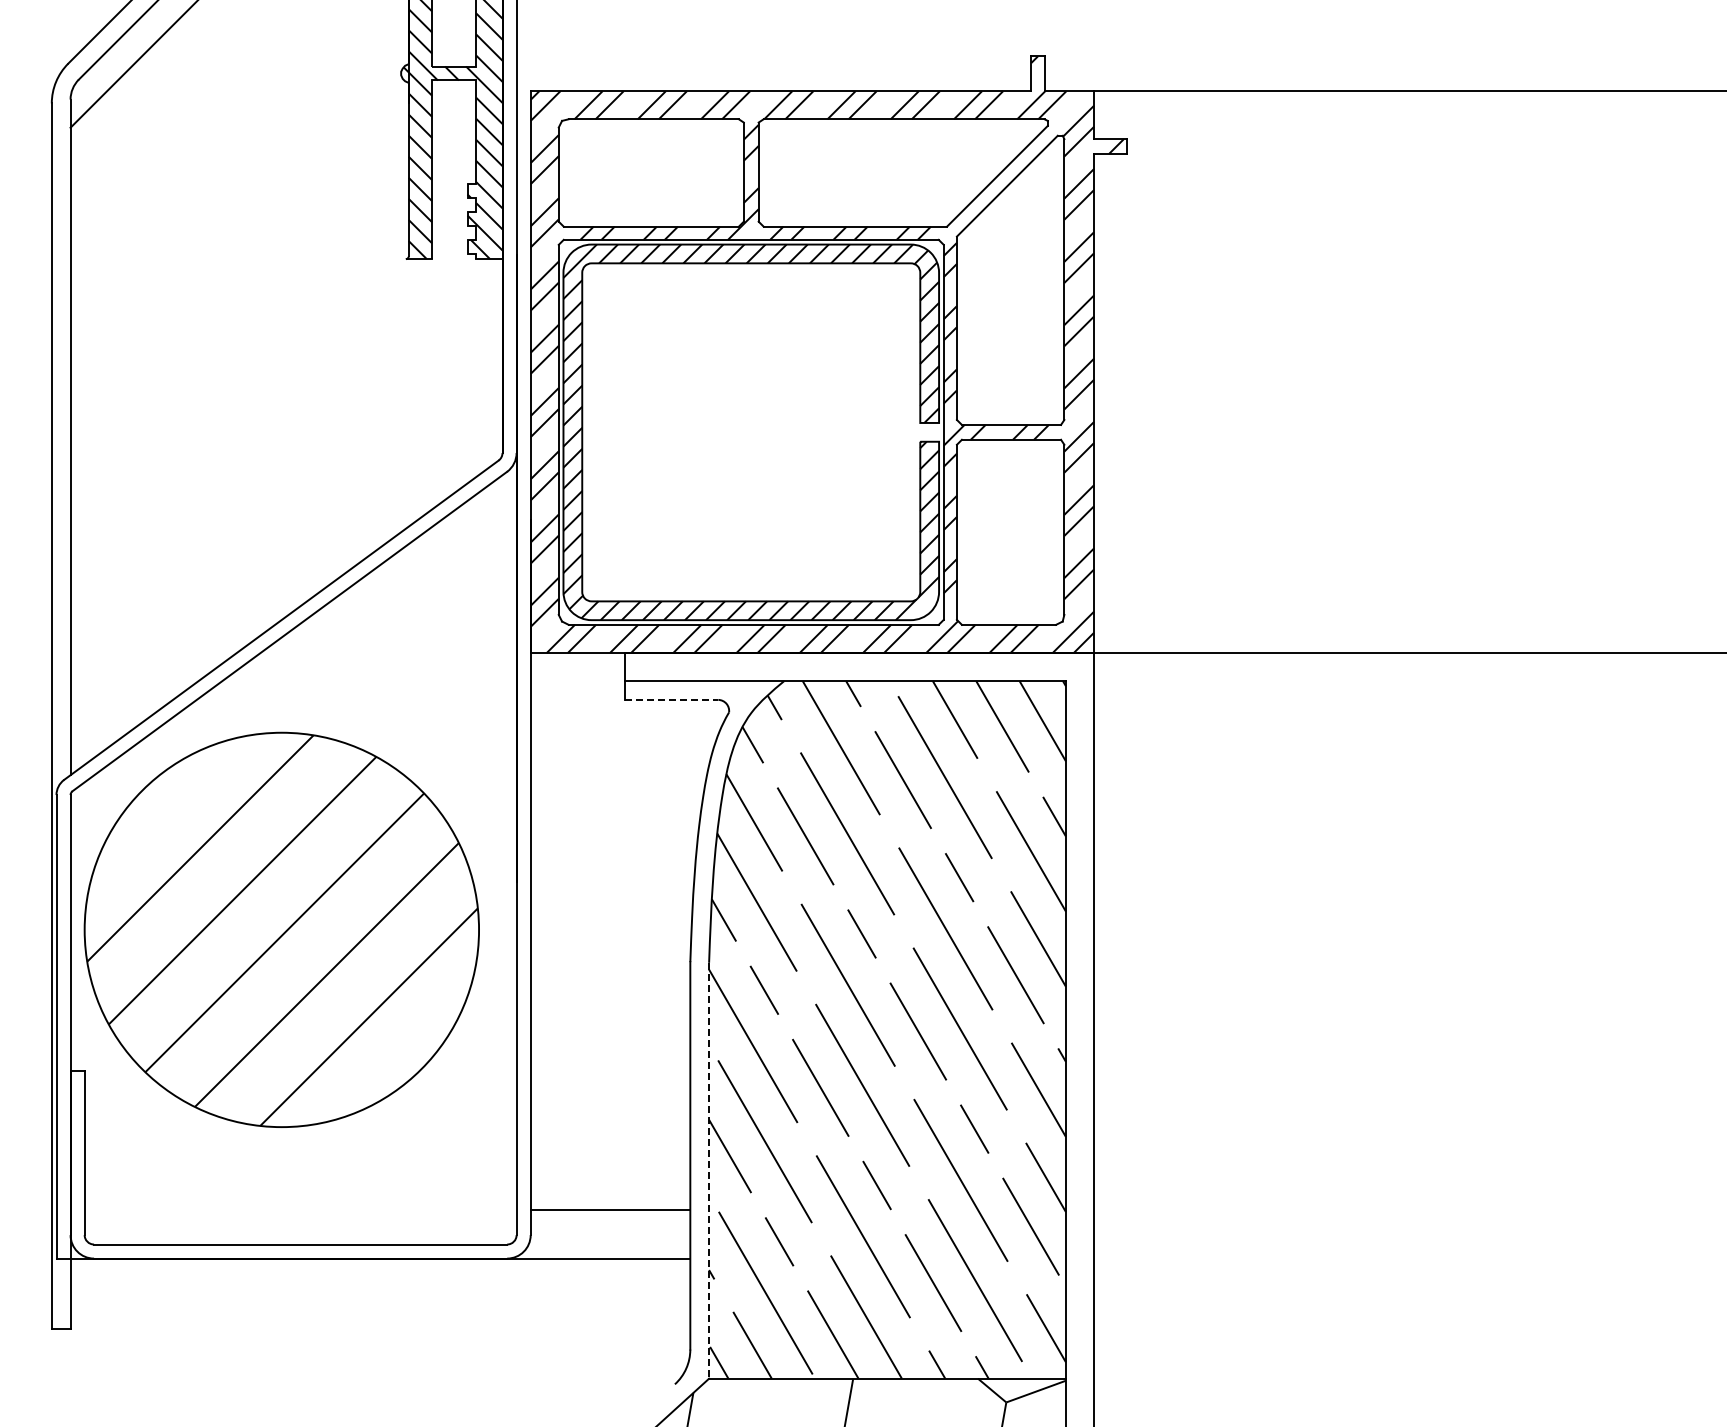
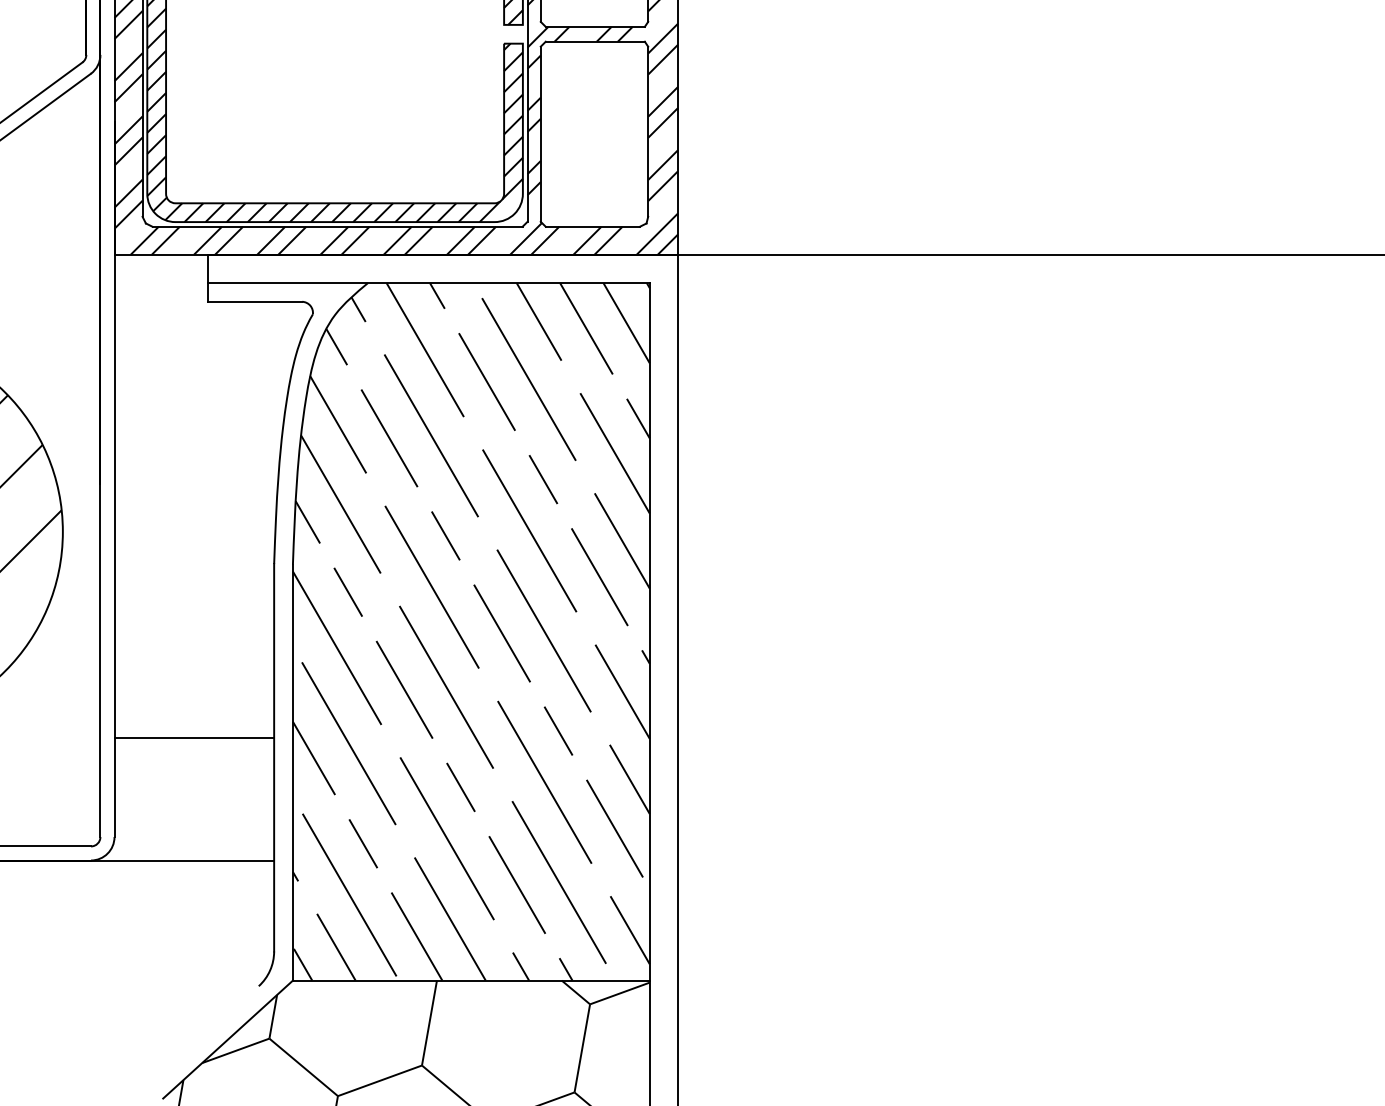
line: (671, 699) -> (255, 301), dashed -> solid
line: (709, 1170) -> (293, 772), dashed -> solid
line: (610, 1209) -> (194, 738), moved

